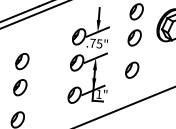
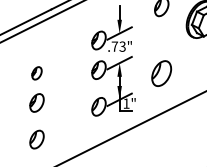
part: (134, 37) -> (161, 36), removed
text: (99, 43) -> (122, 46), .75" -> .73"
part: (21, 61) -> (36, 73), size x0.7
part: (131, 70) -> (161, 73), size x1.4

